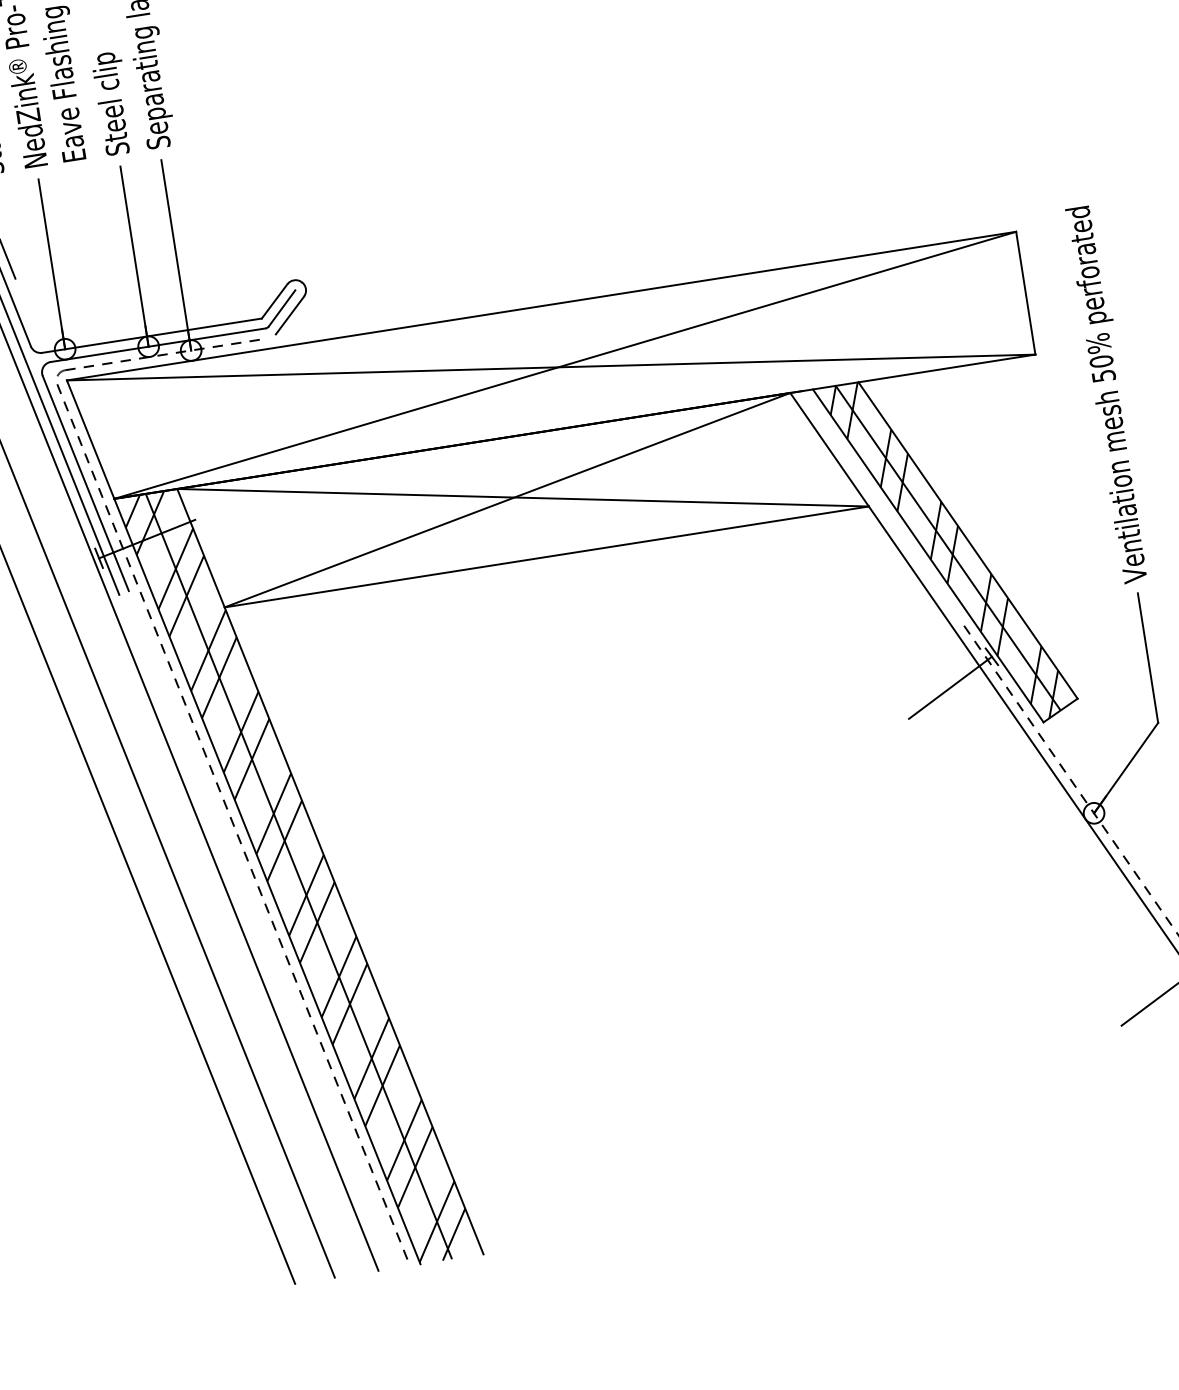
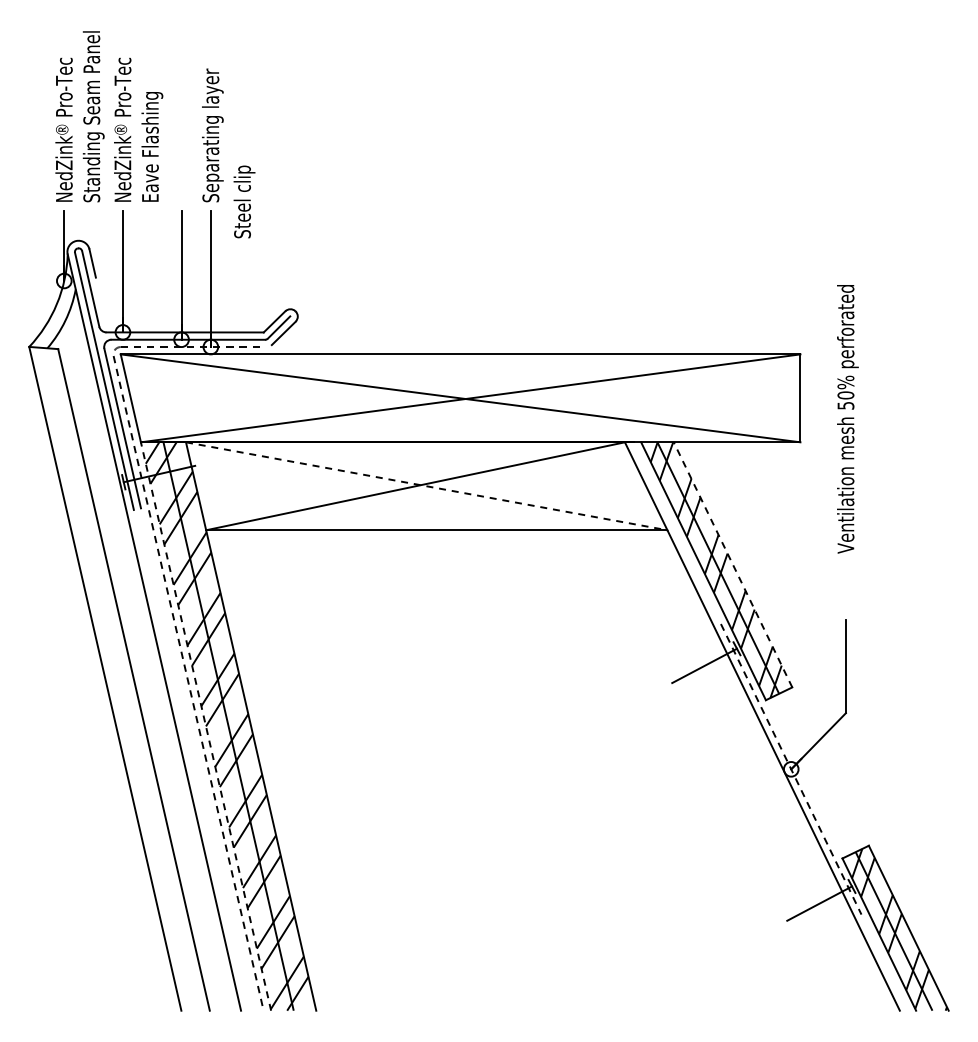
text: (113, 102) -> (244, 201), moved
text: (1109, 394) -> (847, 419), moved
line: (522, 498) -> (426, 486), solid -> dashed
line: (967, 540) -> (732, 564), solid -> dashed
line: (268, 881) -> (206, 726), solid -> dashed

